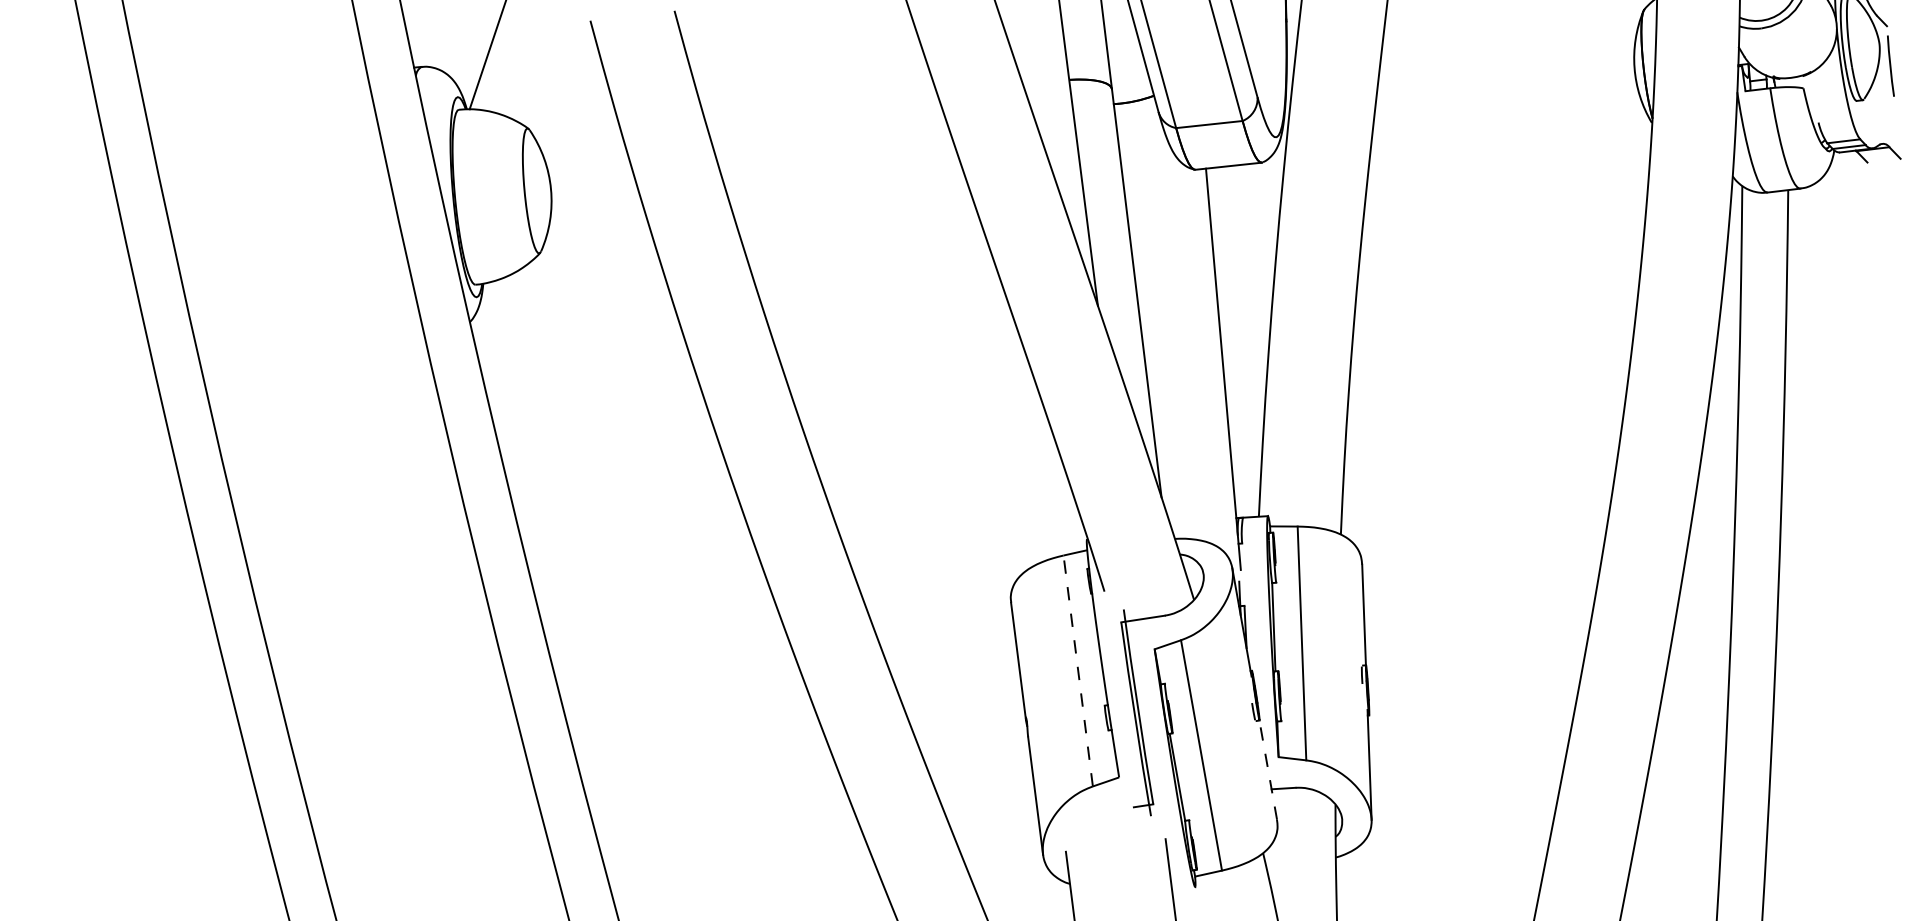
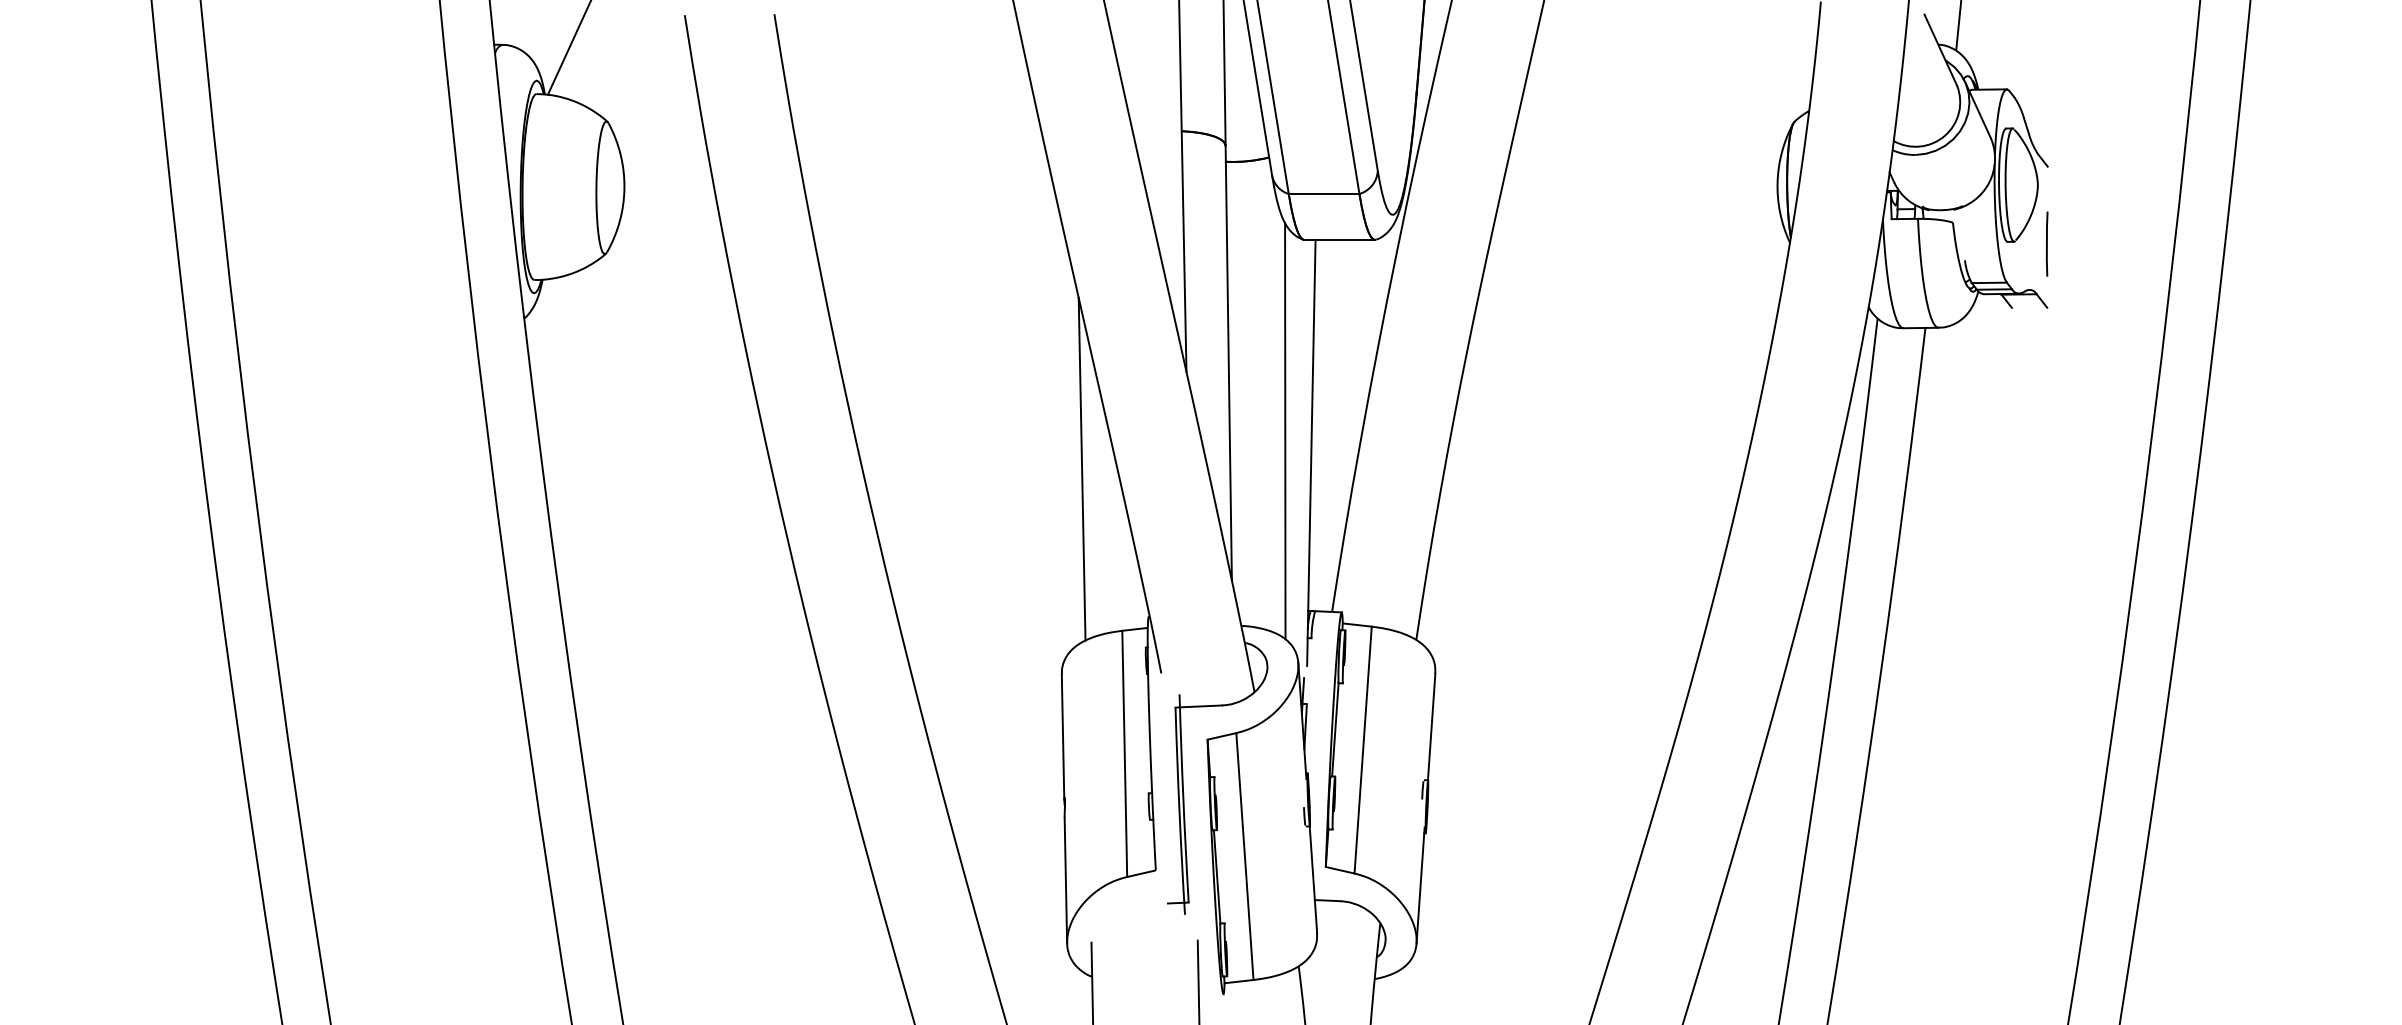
line: (1890, 65) -> (2047, 243), moved
line: (1196, 351) -> (1285, 431), added
line: (1008, 407) -> (1081, 468), added
line: (1077, 670) -> (1124, 753), dashed -> solid
line: (1268, 770) -> (1313, 879), dashed -> solid

